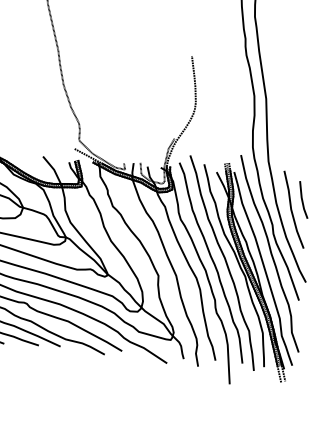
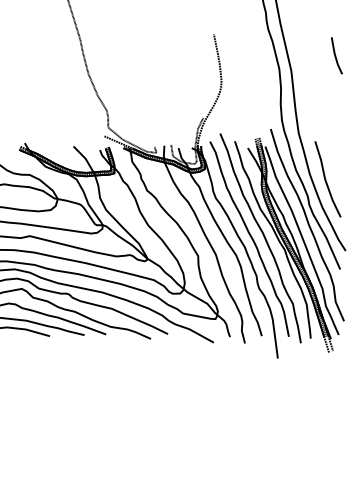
line: (303, 199) -> (336, 55), moved

